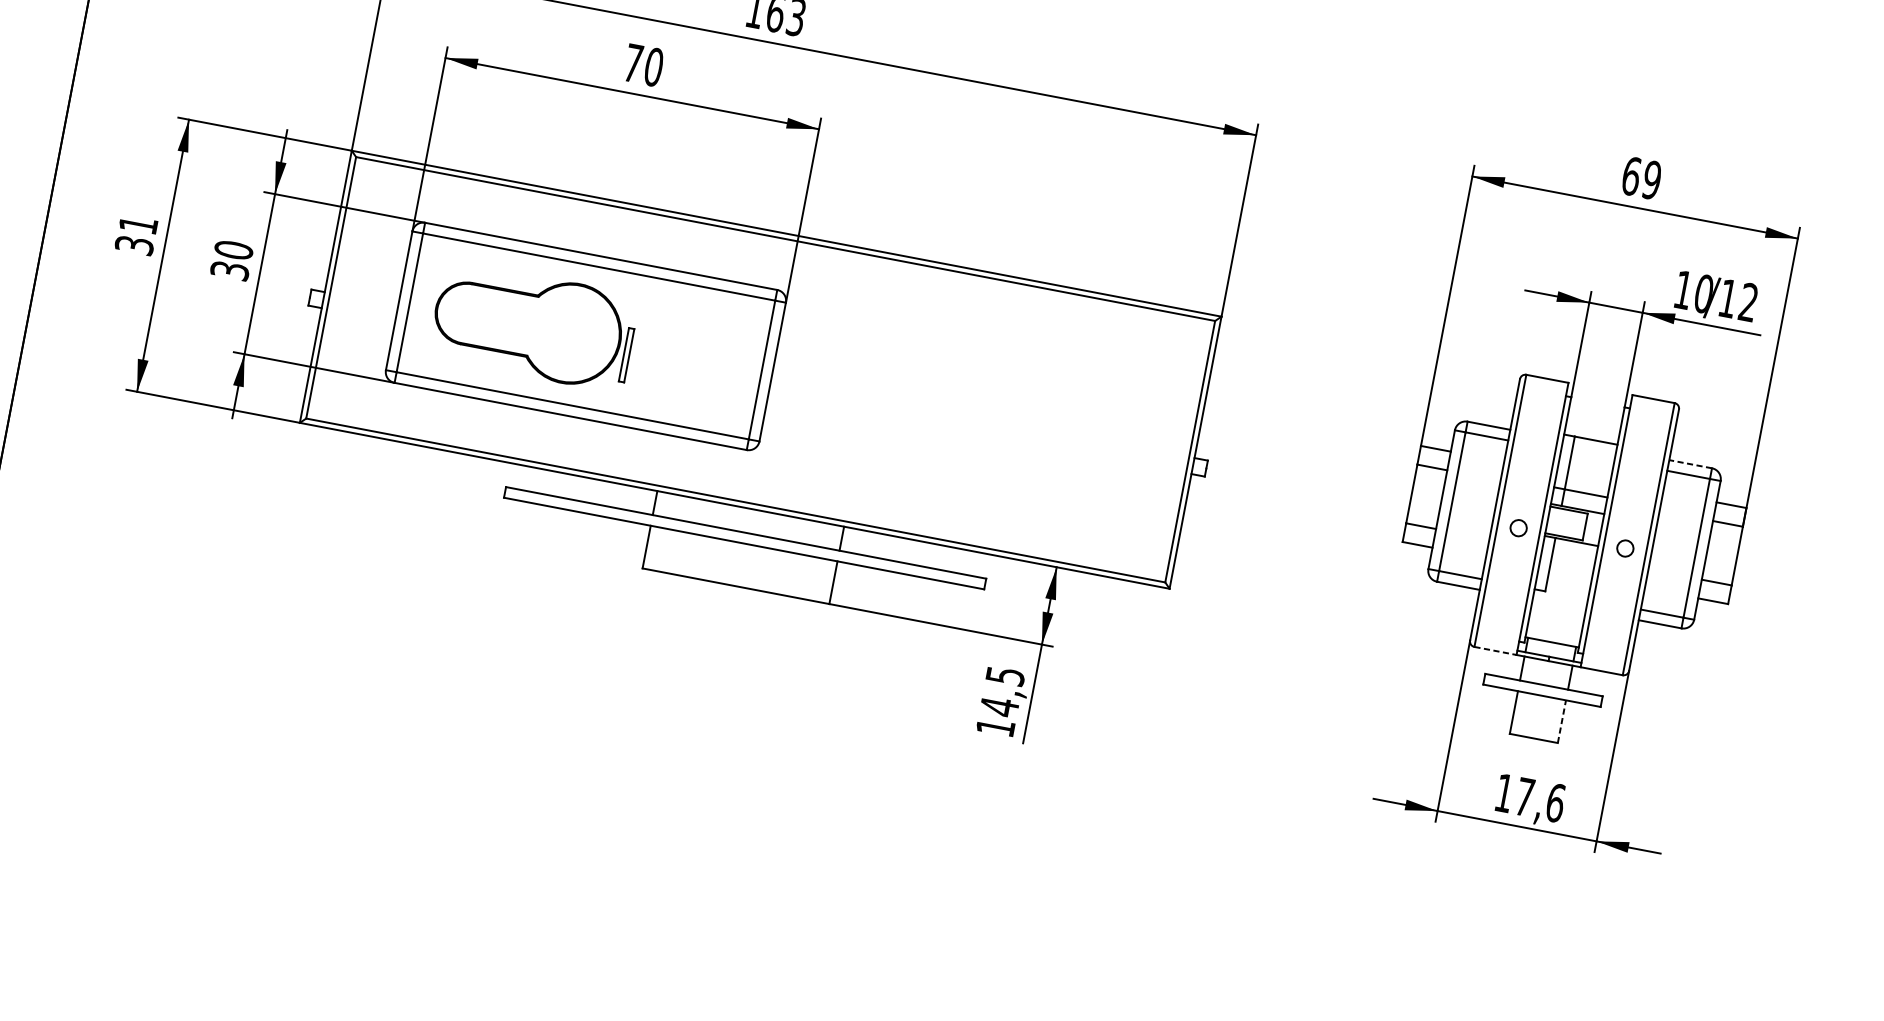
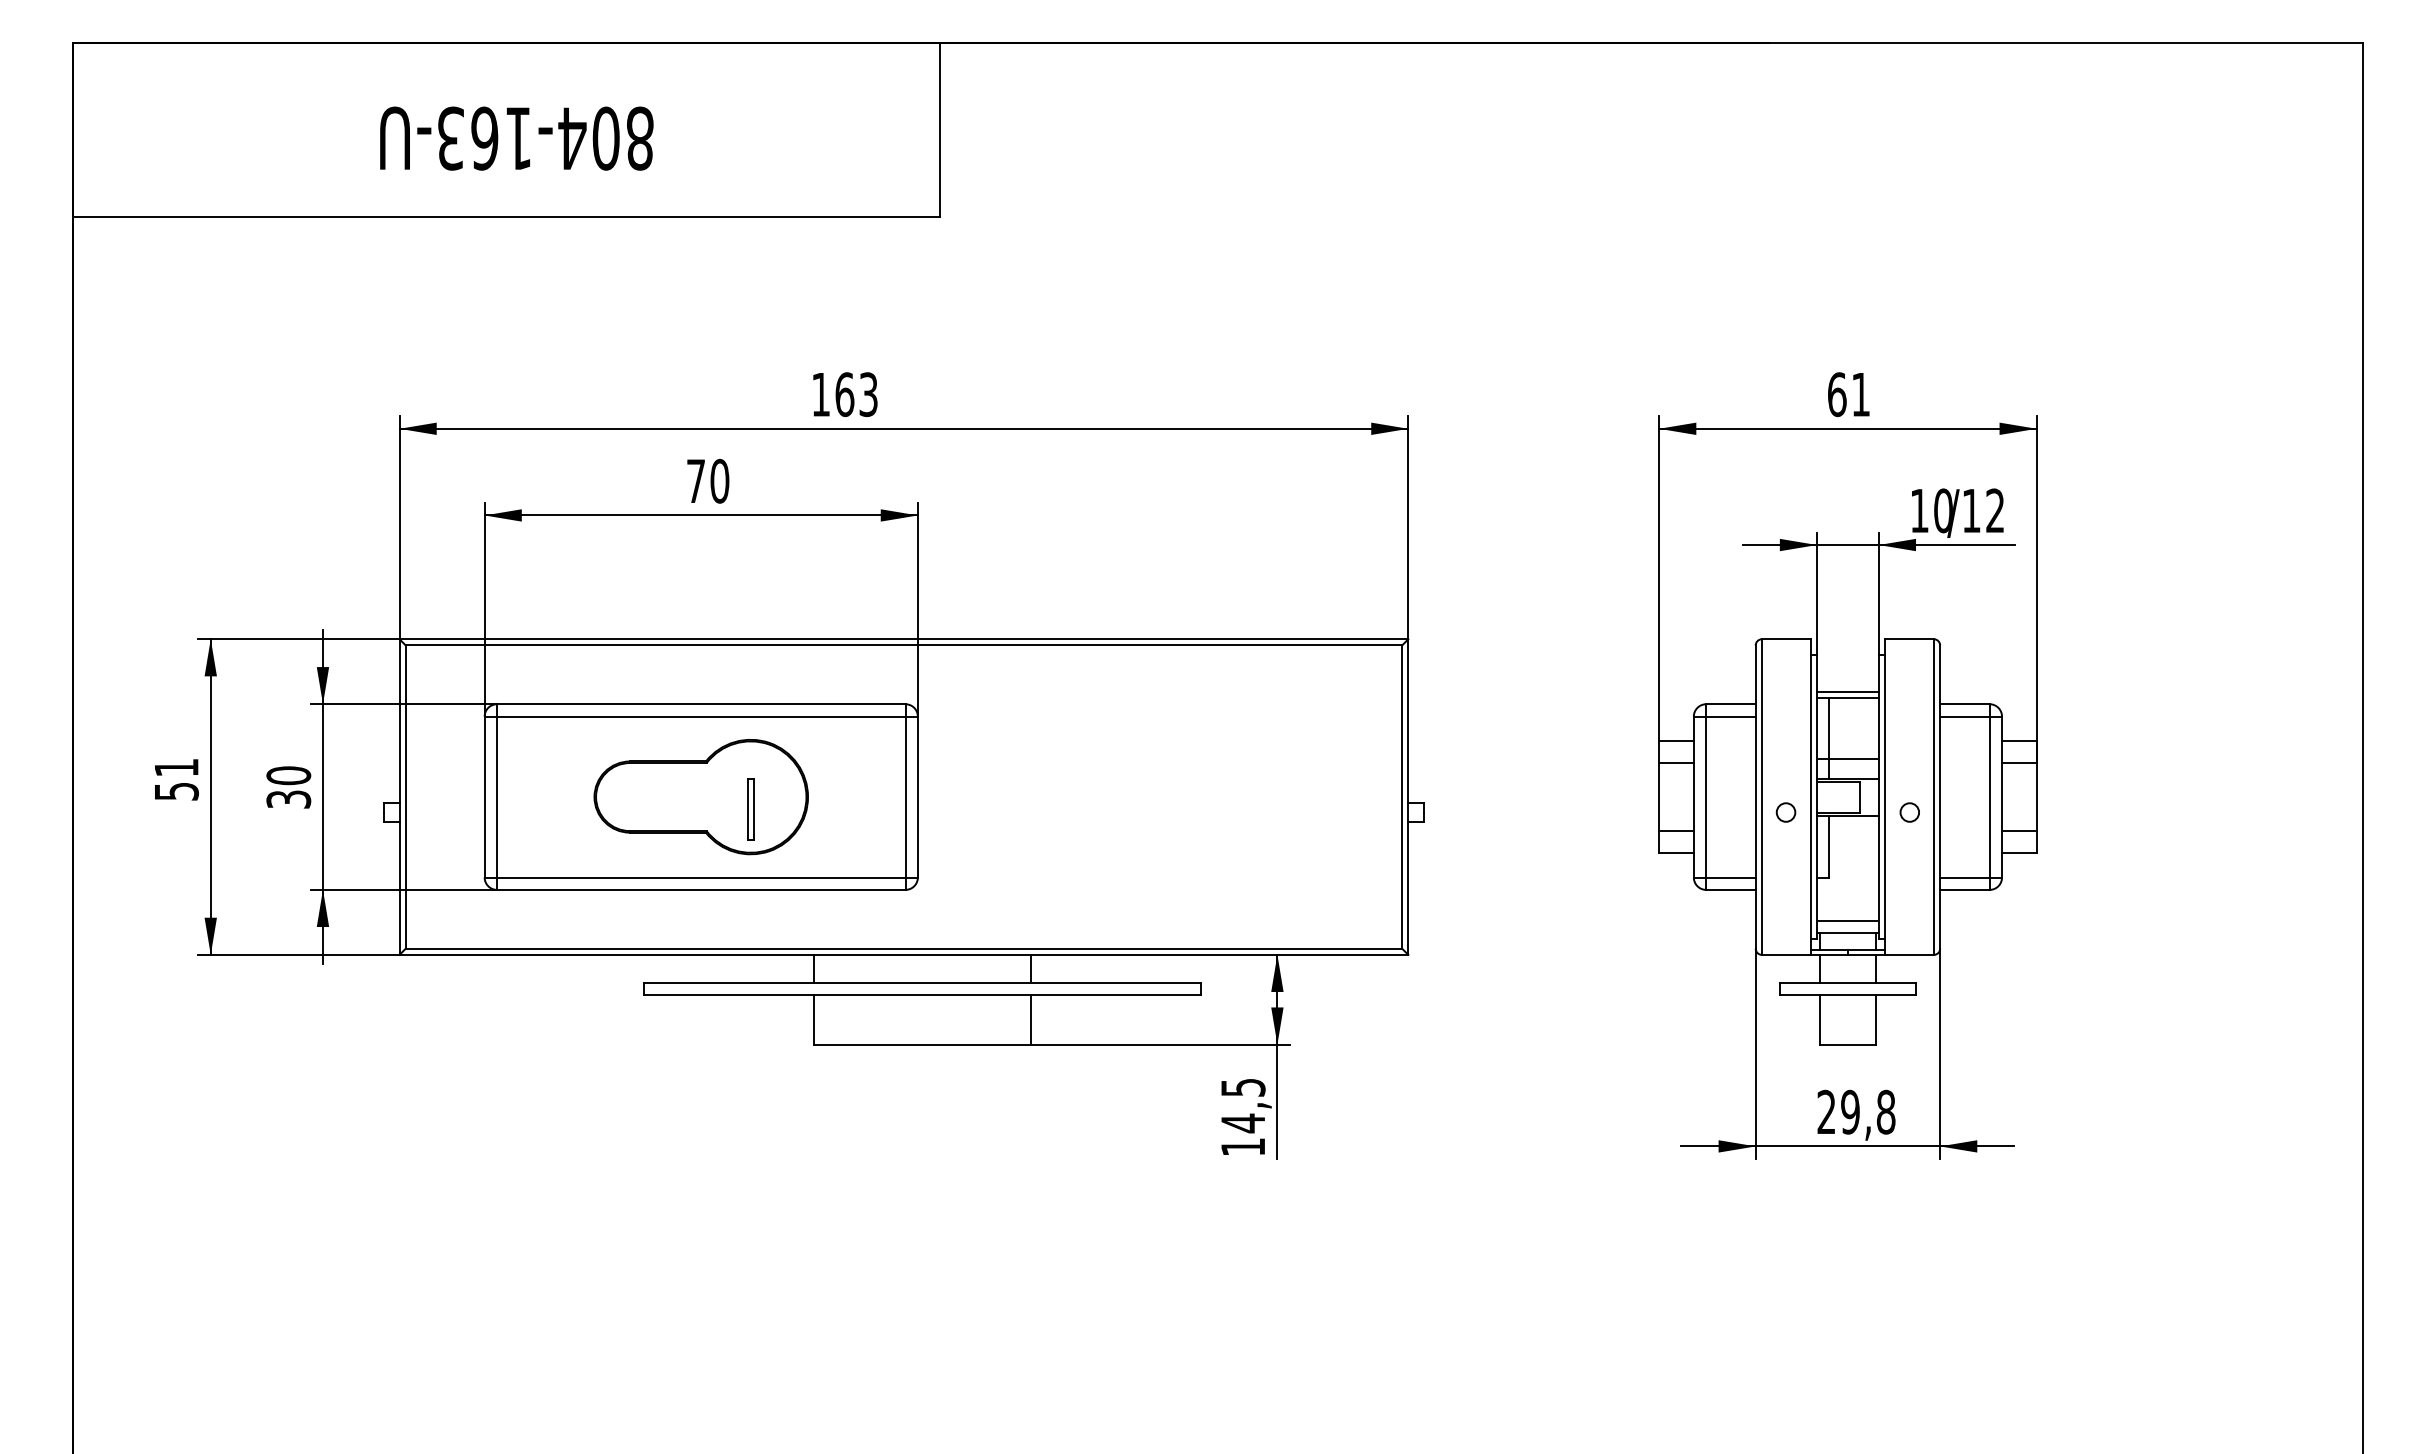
text: (1651, 180) -> (1860, 394), 69 -> 61
text: (134, 245) -> (176, 791), 31 -> 51
part: (527, 325) -> (700, 797), moved
line: (1591, 433) -> (1847, 691), added
line: (1690, 464) -> (1964, 704), dashed -> solid
line: (1553, 631) -> (1847, 920), added
line: (1495, 650) -> (1786, 954), dashed -> solid
line: (1561, 721) -> (1875, 1019), dashed -> solid
text: (1530, 797) -> (1856, 1111), 17,6 -> 29,8

